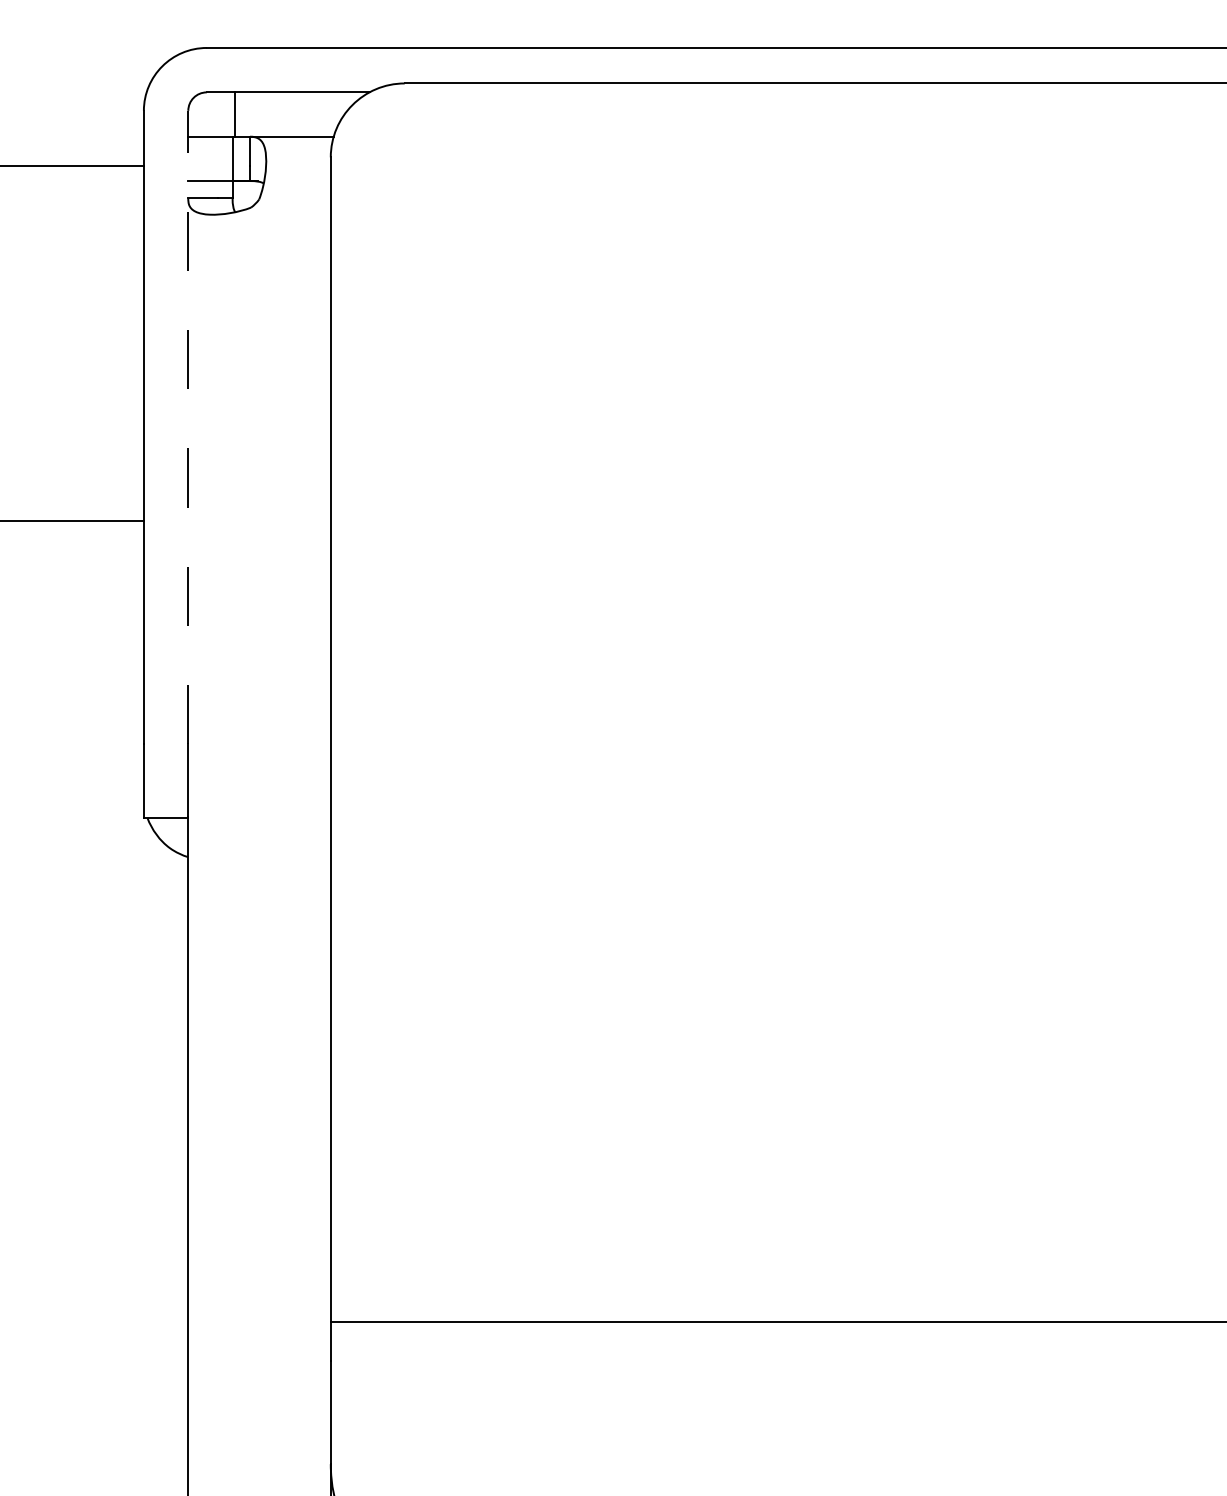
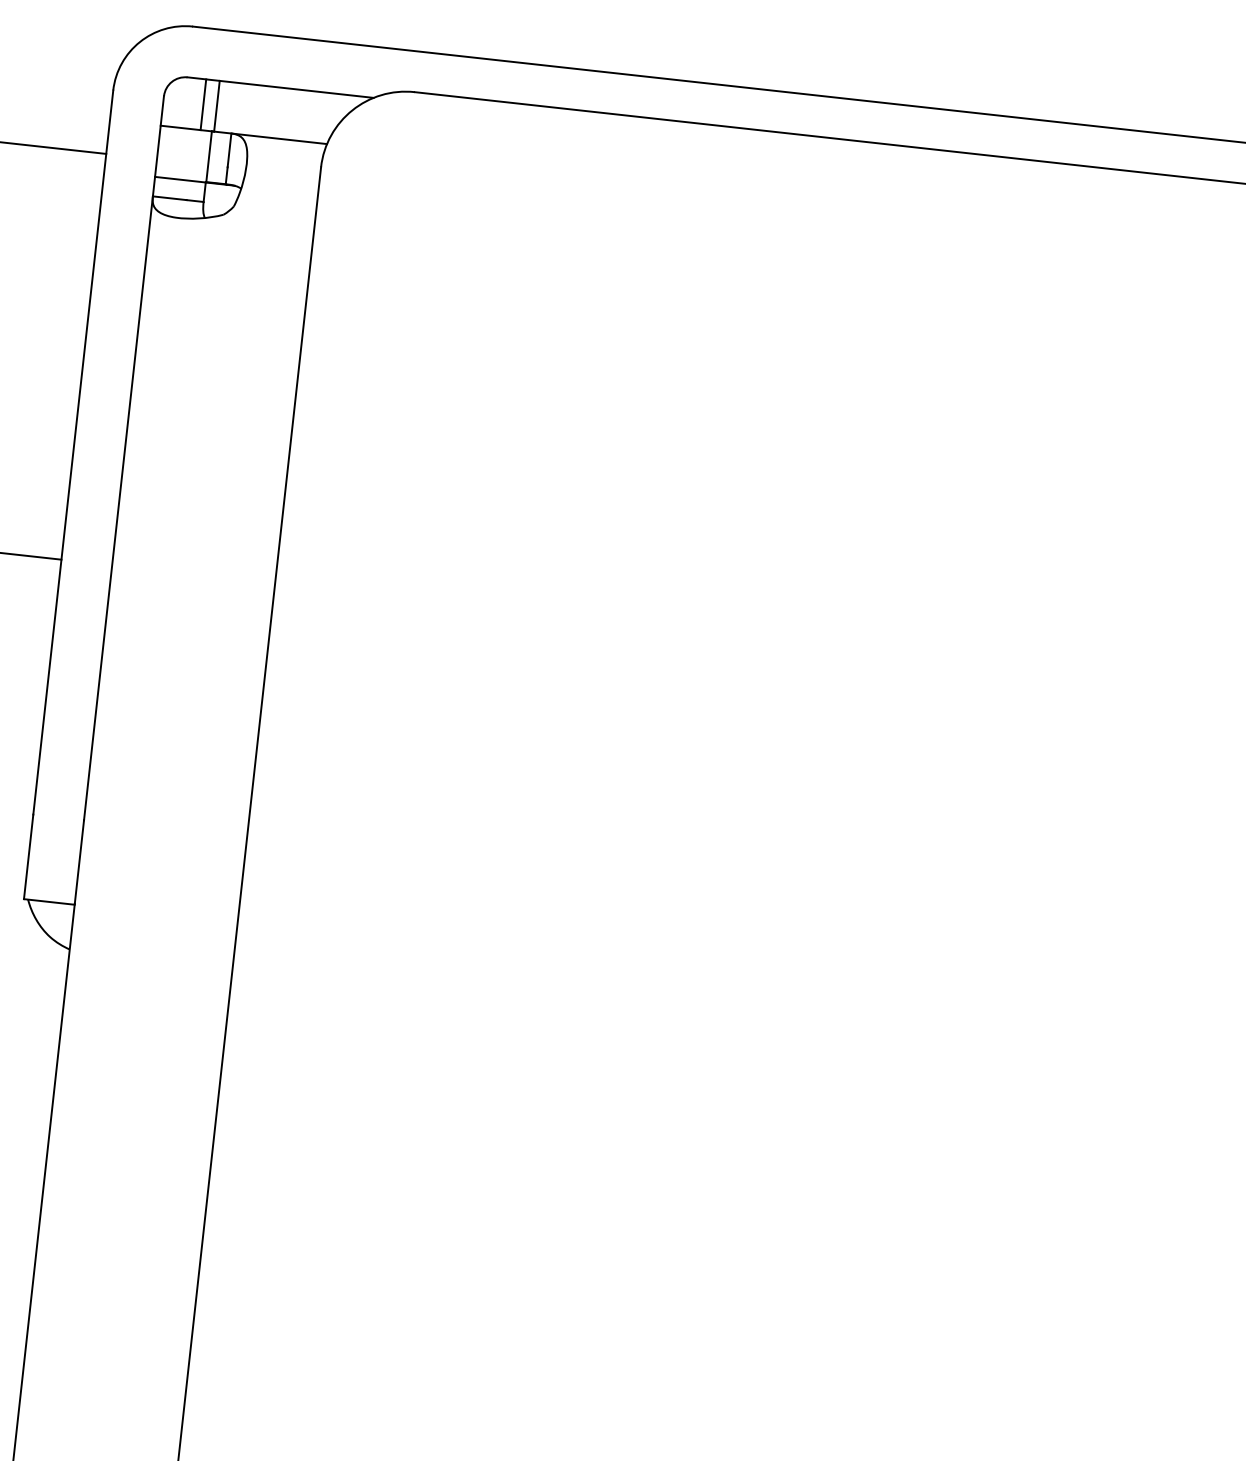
line: (223, 114) -> (203, 104), added
line: (188, 427) -> (124, 458), dashed -> solid

